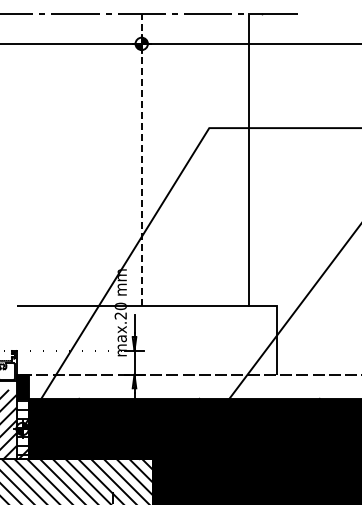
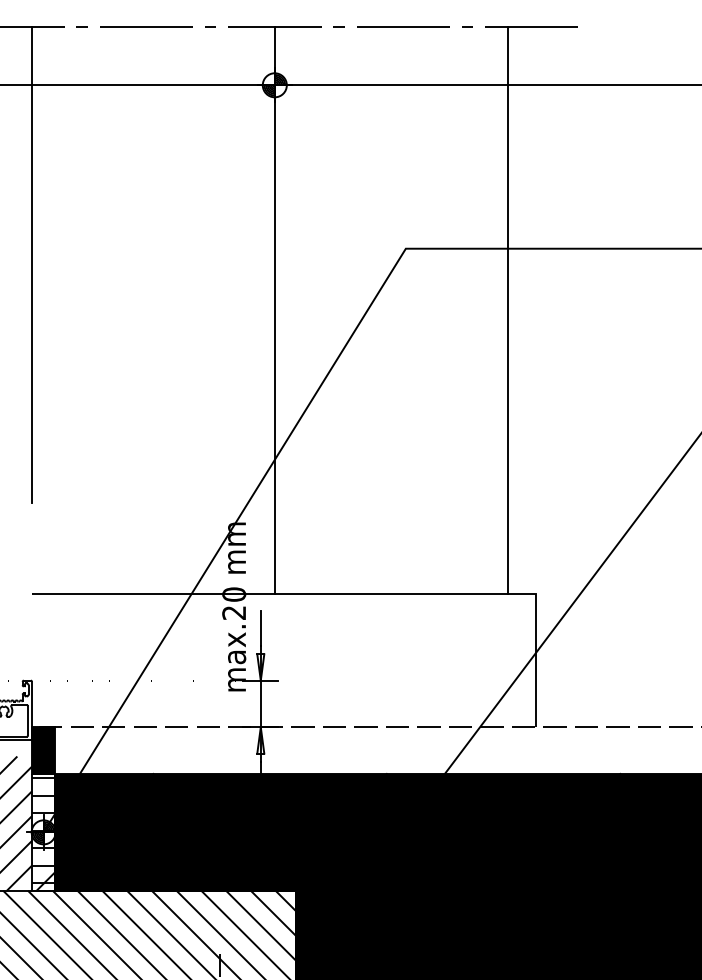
line: (16, 136) -> (31, 264), added
line: (141, 159) -> (274, 309), dashed -> solid
line: (249, 159) -> (509, 309), moved

